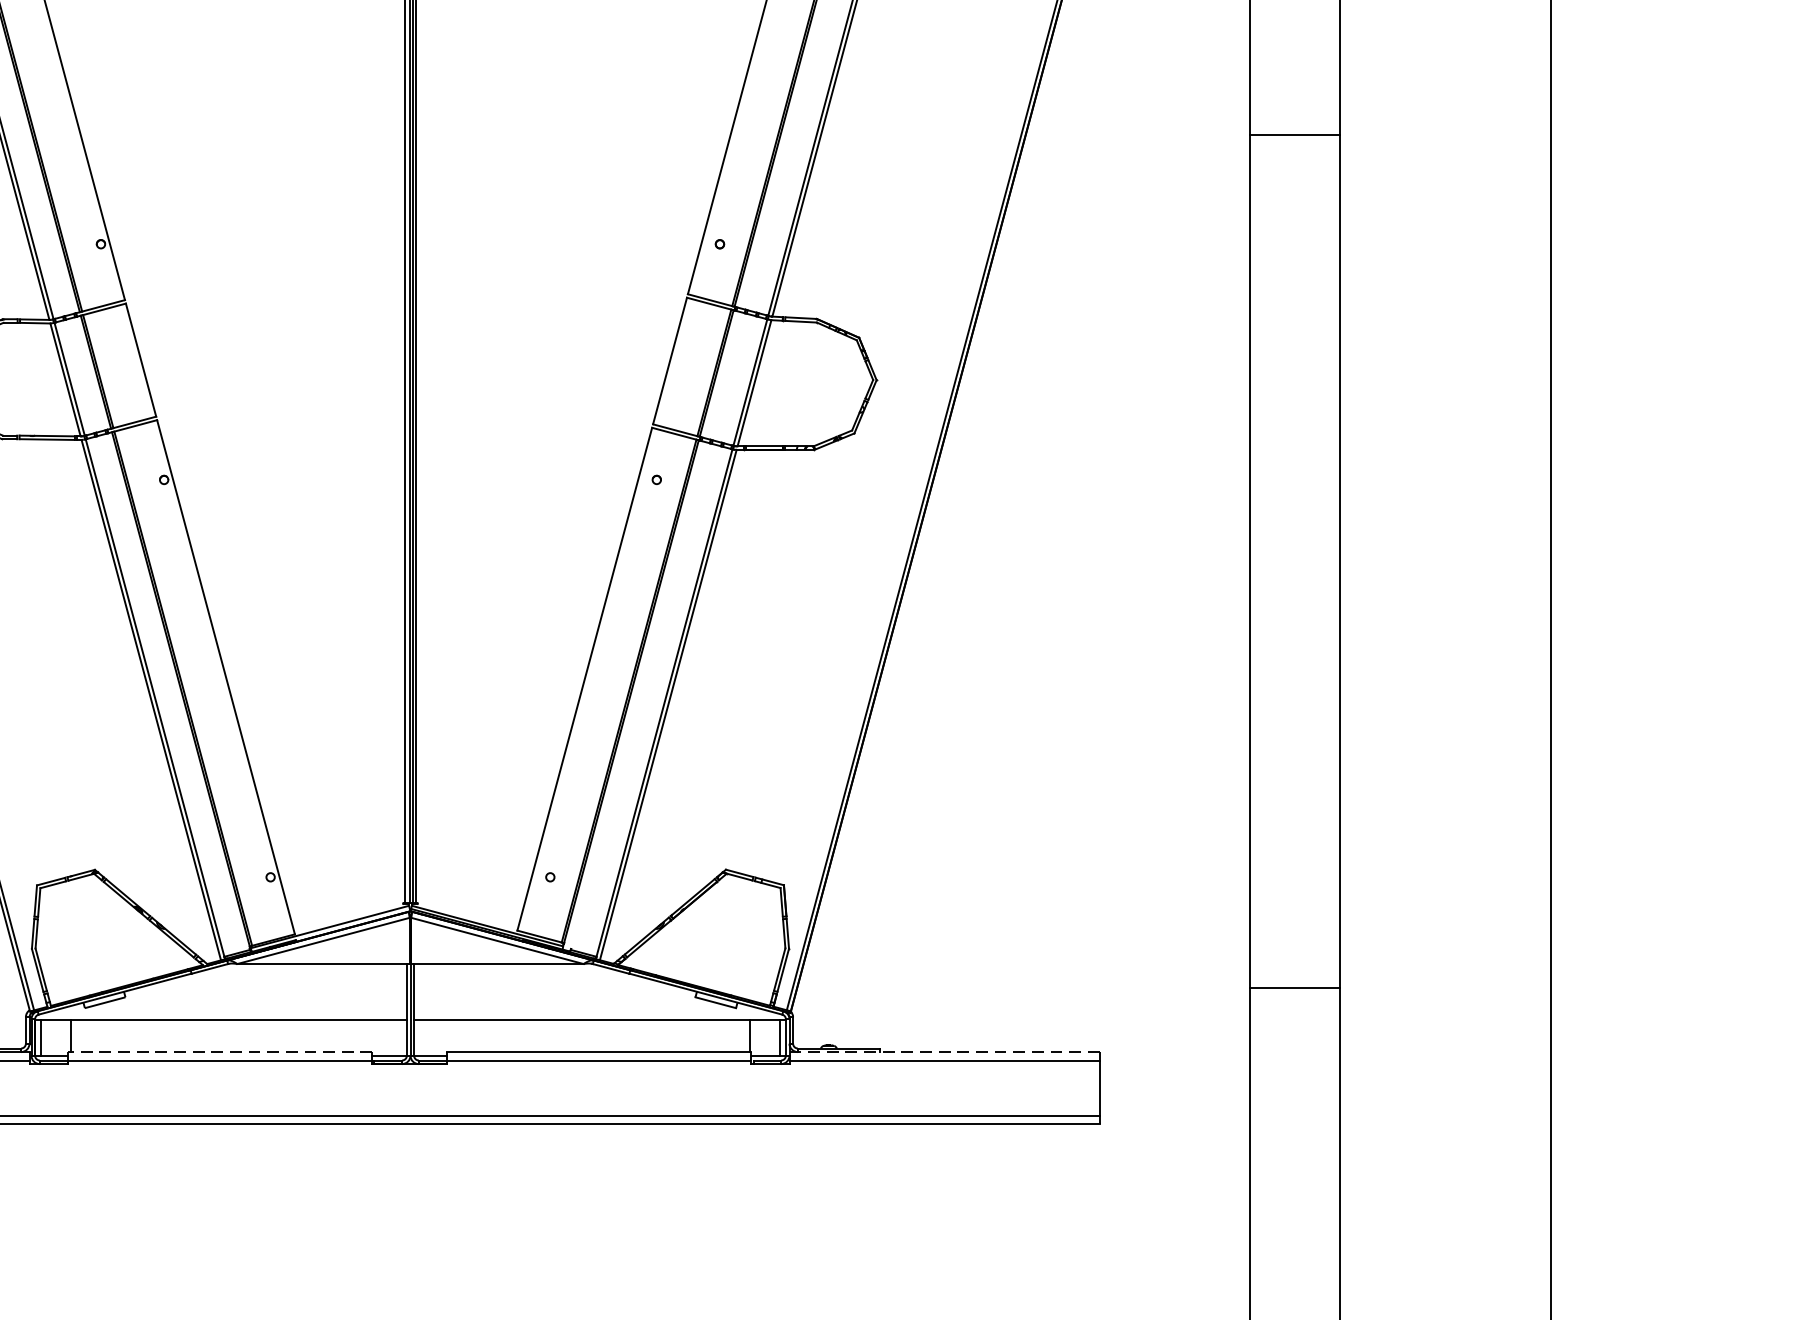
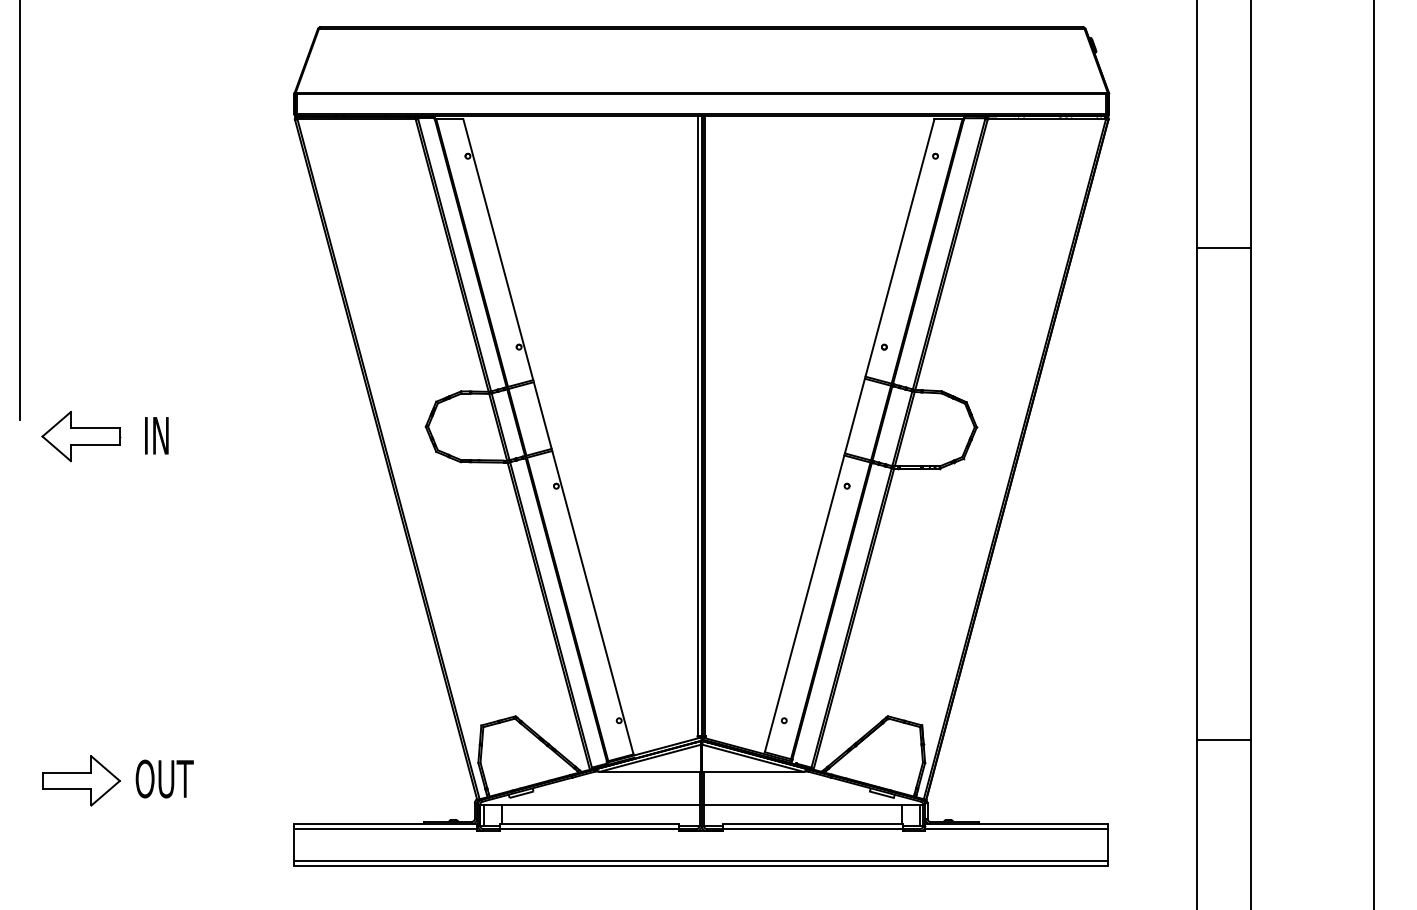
line: (1294, 134) -> (1223, 247), moved
line: (1294, 988) -> (1223, 740), moved
line: (220, 1051) -> (589, 823), dashed -> solid
line: (943, 1051) -> (1016, 823), dashed -> solid

